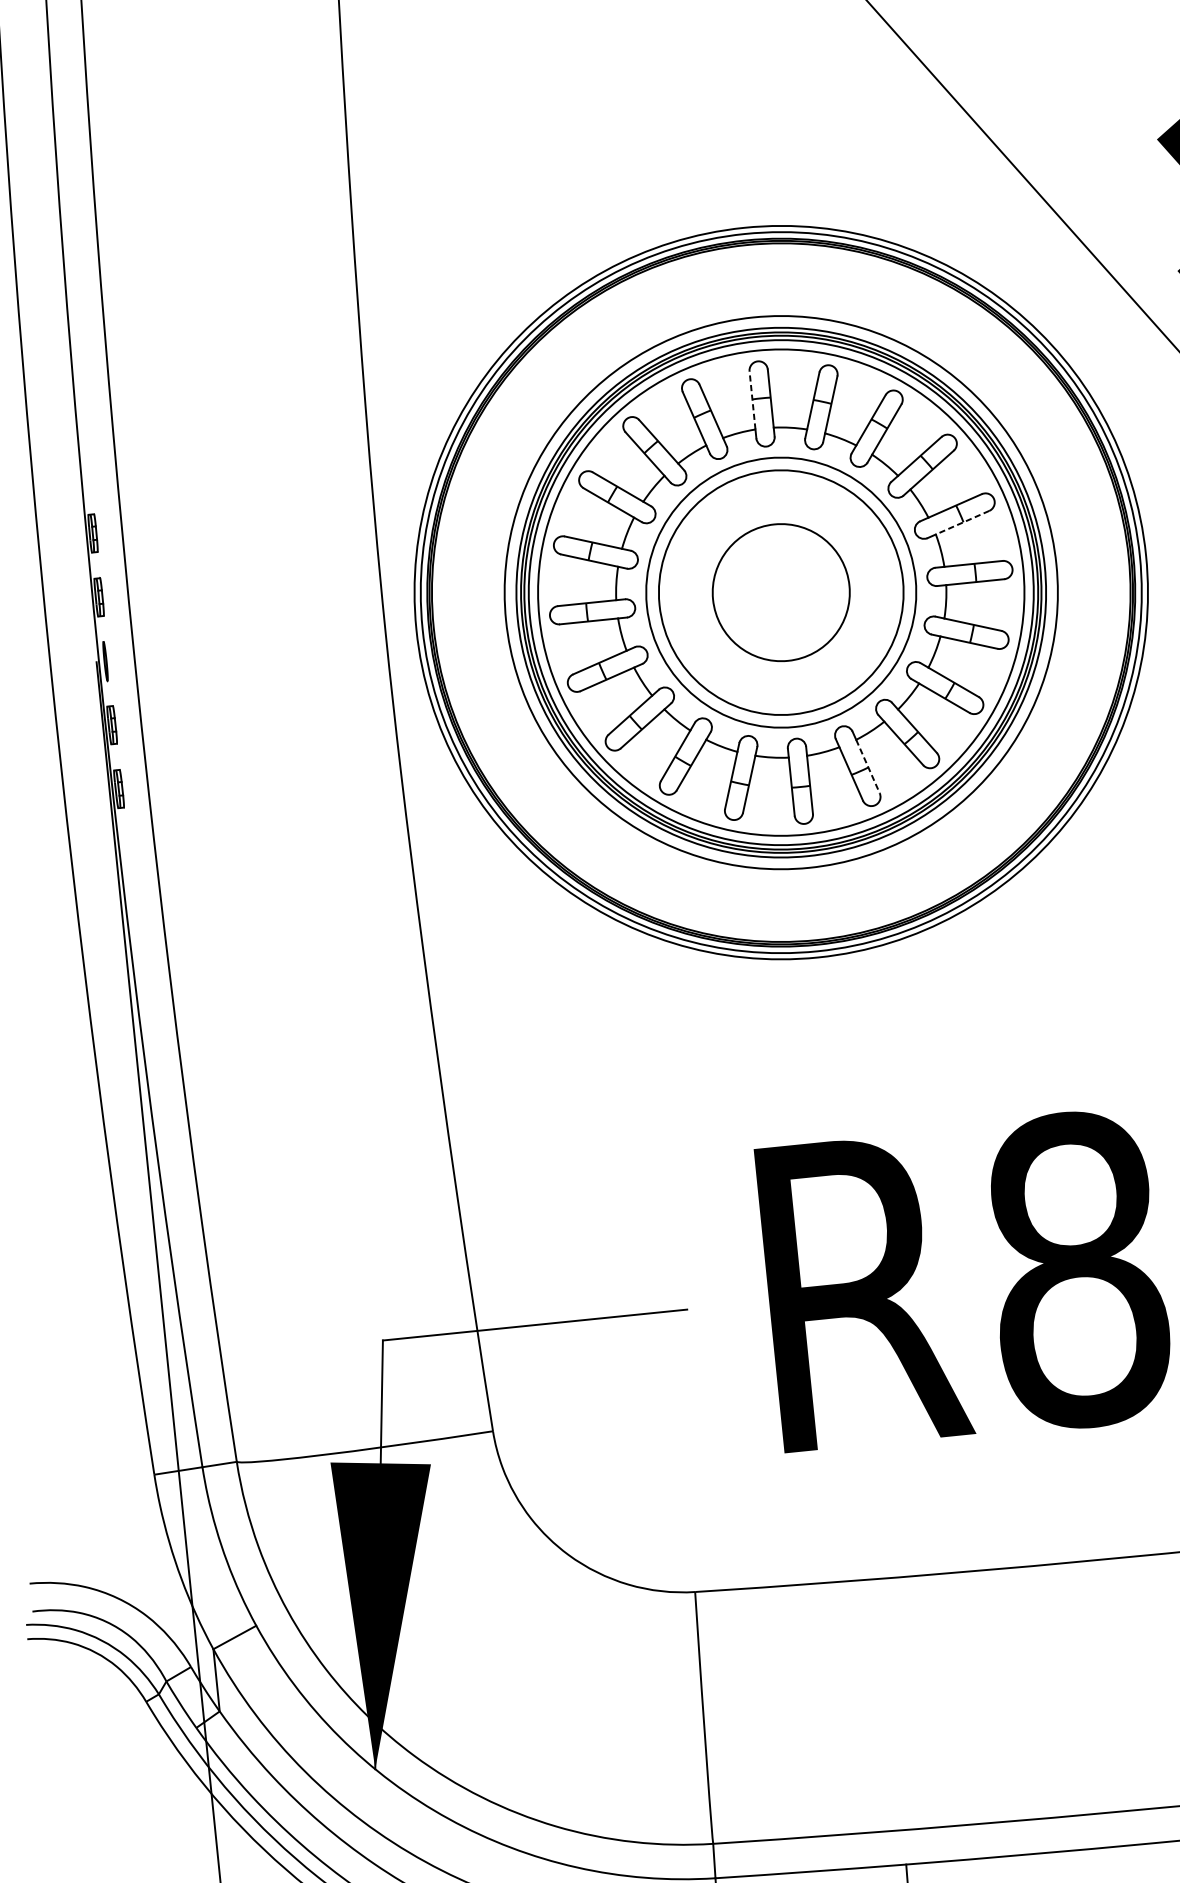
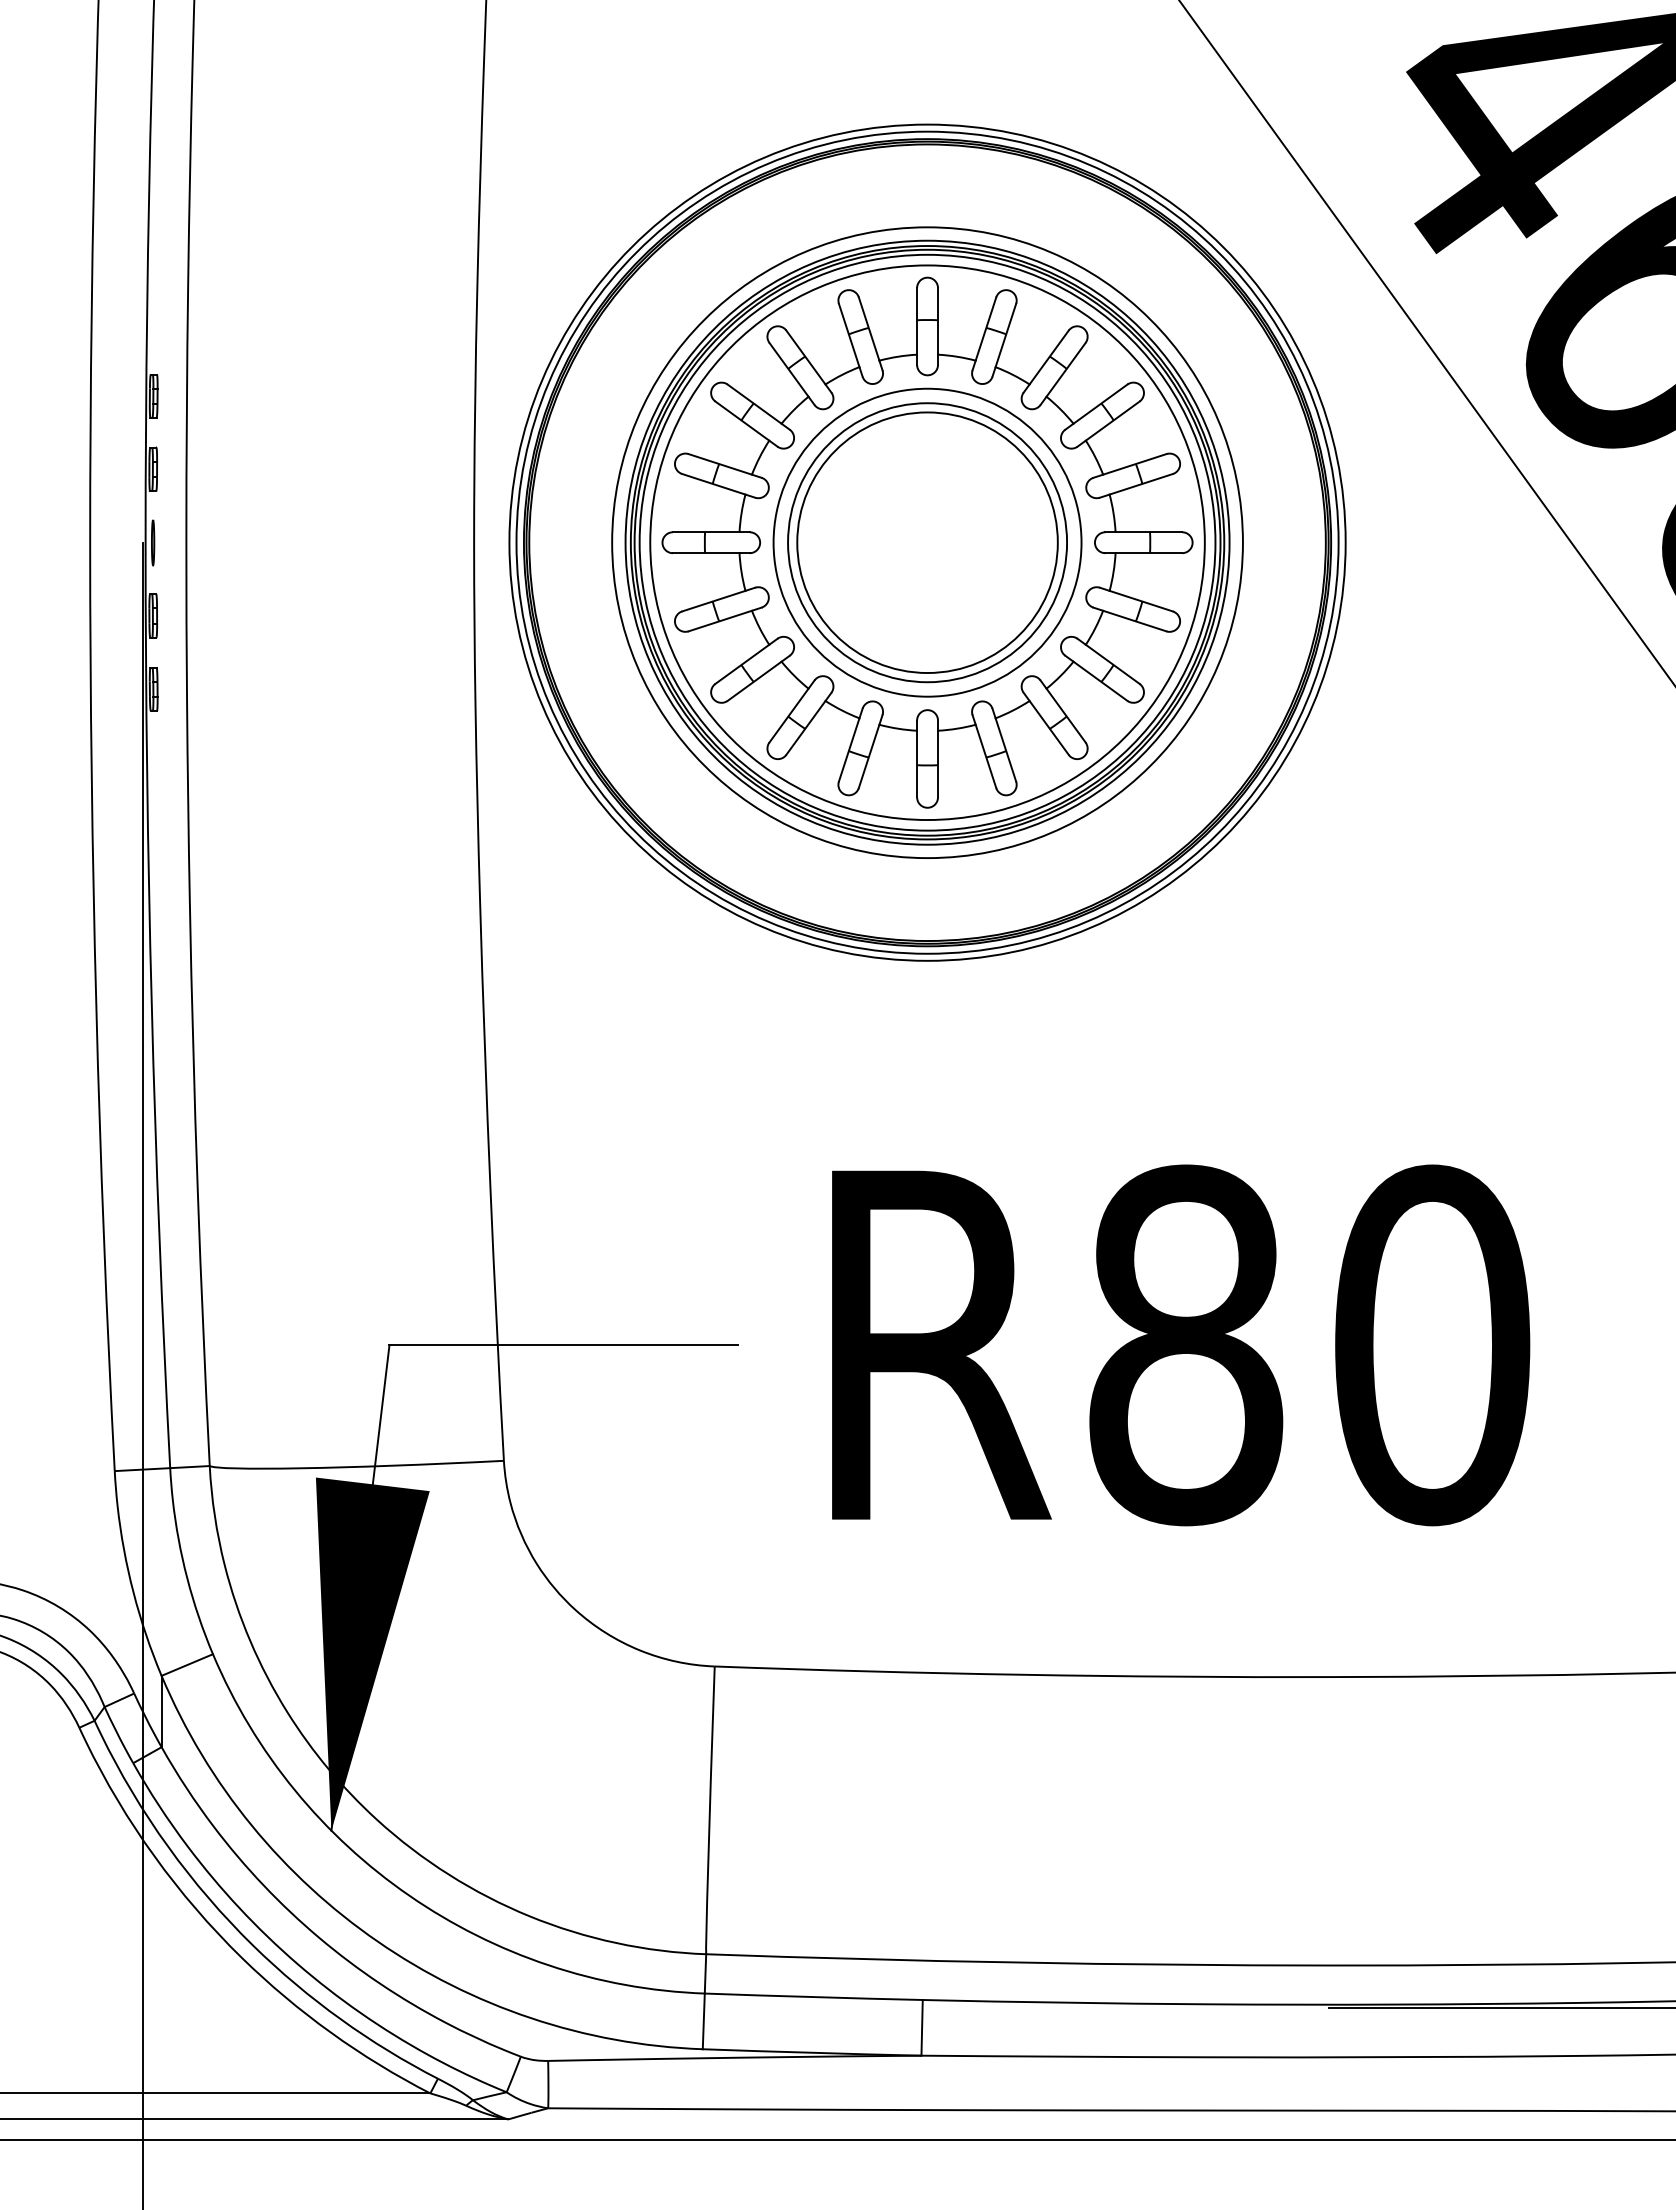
line: (752, 399) -> (917, 320), dashed -> solid
line: (961, 522) -> (1140, 484), dashed -> solid
circle: (781, 592) -> (927, 542), size x1.67
line: (868, 766) -> (1006, 750), dashed -> solid

